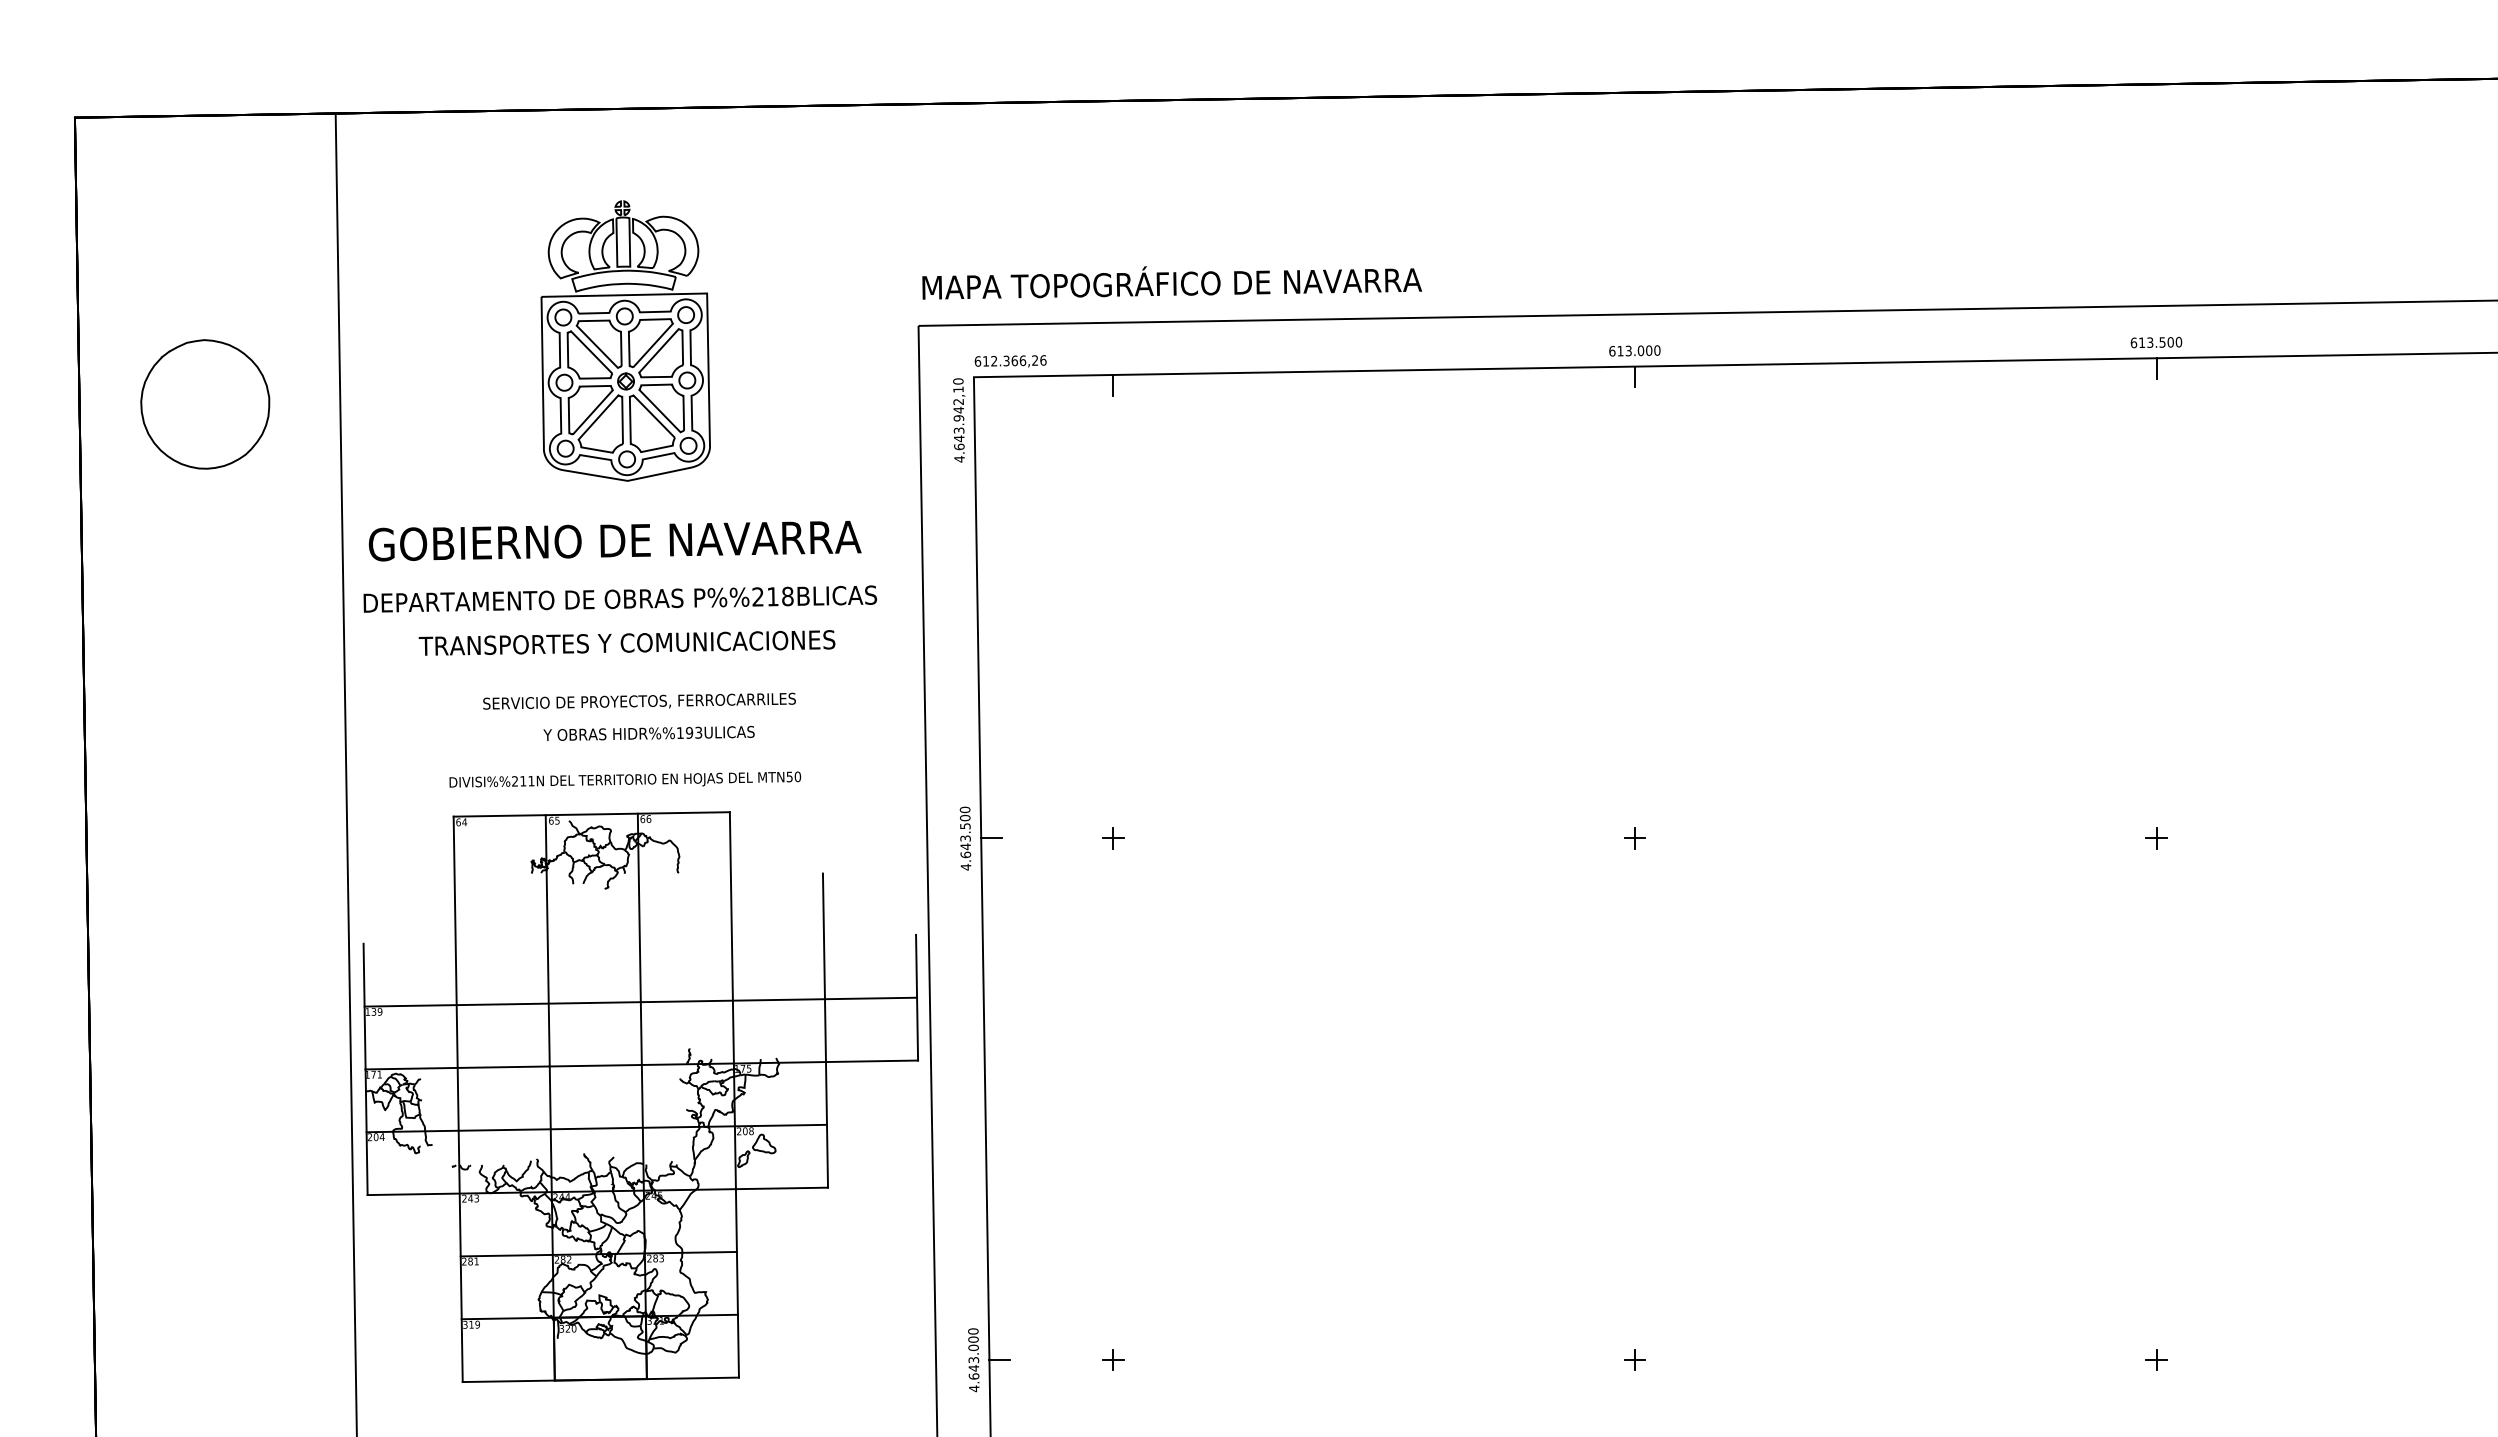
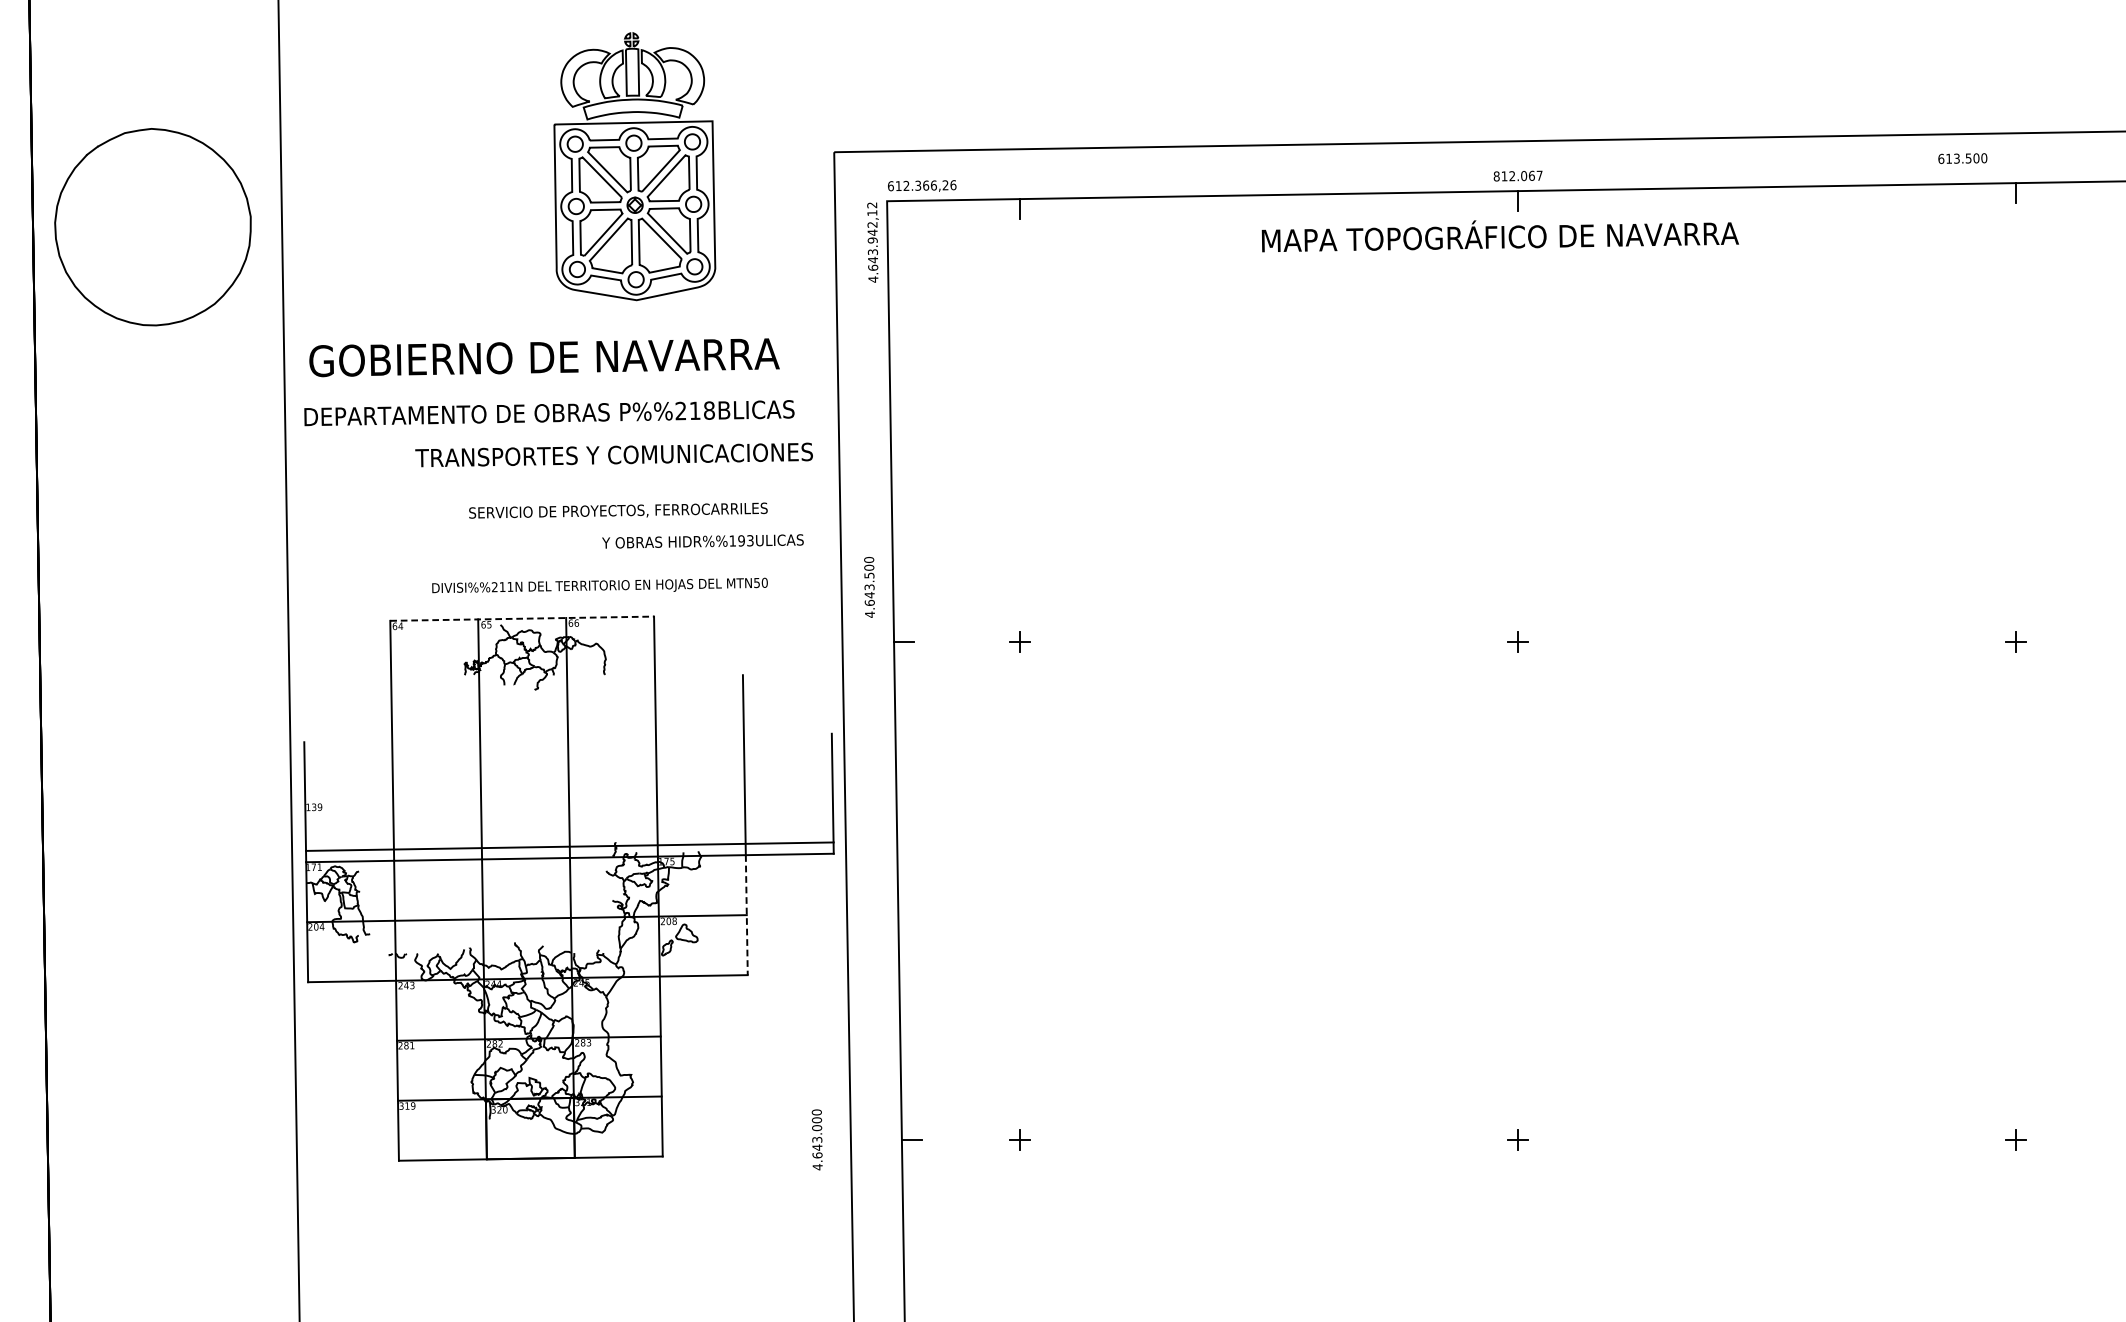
text: (1172, 282) -> (1500, 235), moved
part: (625, 340) -> (634, 166), moved
text: (2156, 342) -> (1962, 158), moved
text: (1634, 350) -> (1517, 175), 613.000 -> 812.067
text: (958, 381) -> (872, 205), 4.643.942,10 -> 4.643.942,12
part: (205, 404) -> (153, 227), size x1.6
text: (626, 642) -> (613, 454), moved
text: (639, 700) -> (618, 509), moved
text: (648, 733) -> (702, 541), moved
text: (625, 779) -> (600, 585), moved
line: (592, 814) -> (522, 618), solid -> dashed
text: (965, 838) -> (869, 587), moved
line: (640, 1001) -> (569, 846), moved
line: (827, 1124) -> (747, 914), solid -> dashed
text: (973, 1360) -> (816, 1140), moved

